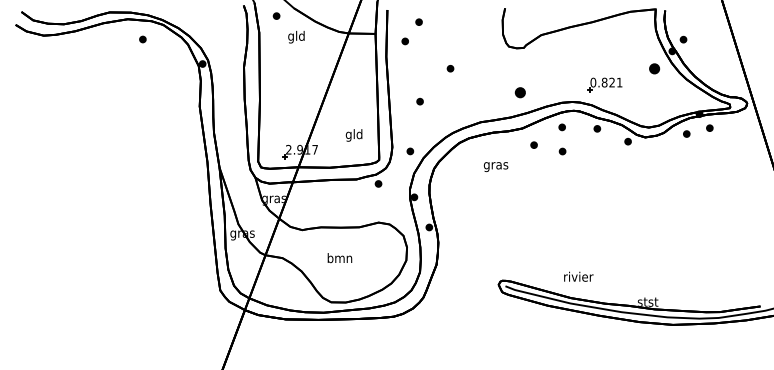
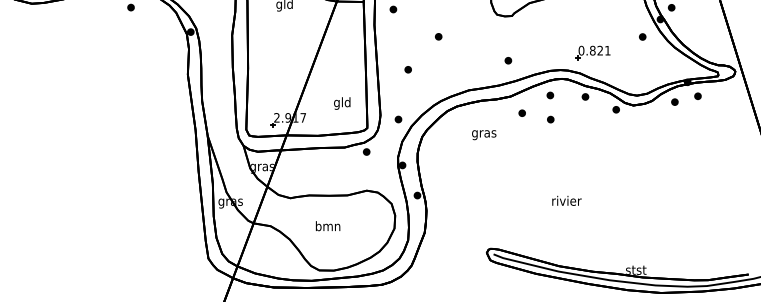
part: (654, 68) -> (642, 36), size x0.62
part: (519, 92) -> (507, 60), size x0.62
text: (578, 276) -> (566, 200), moved

